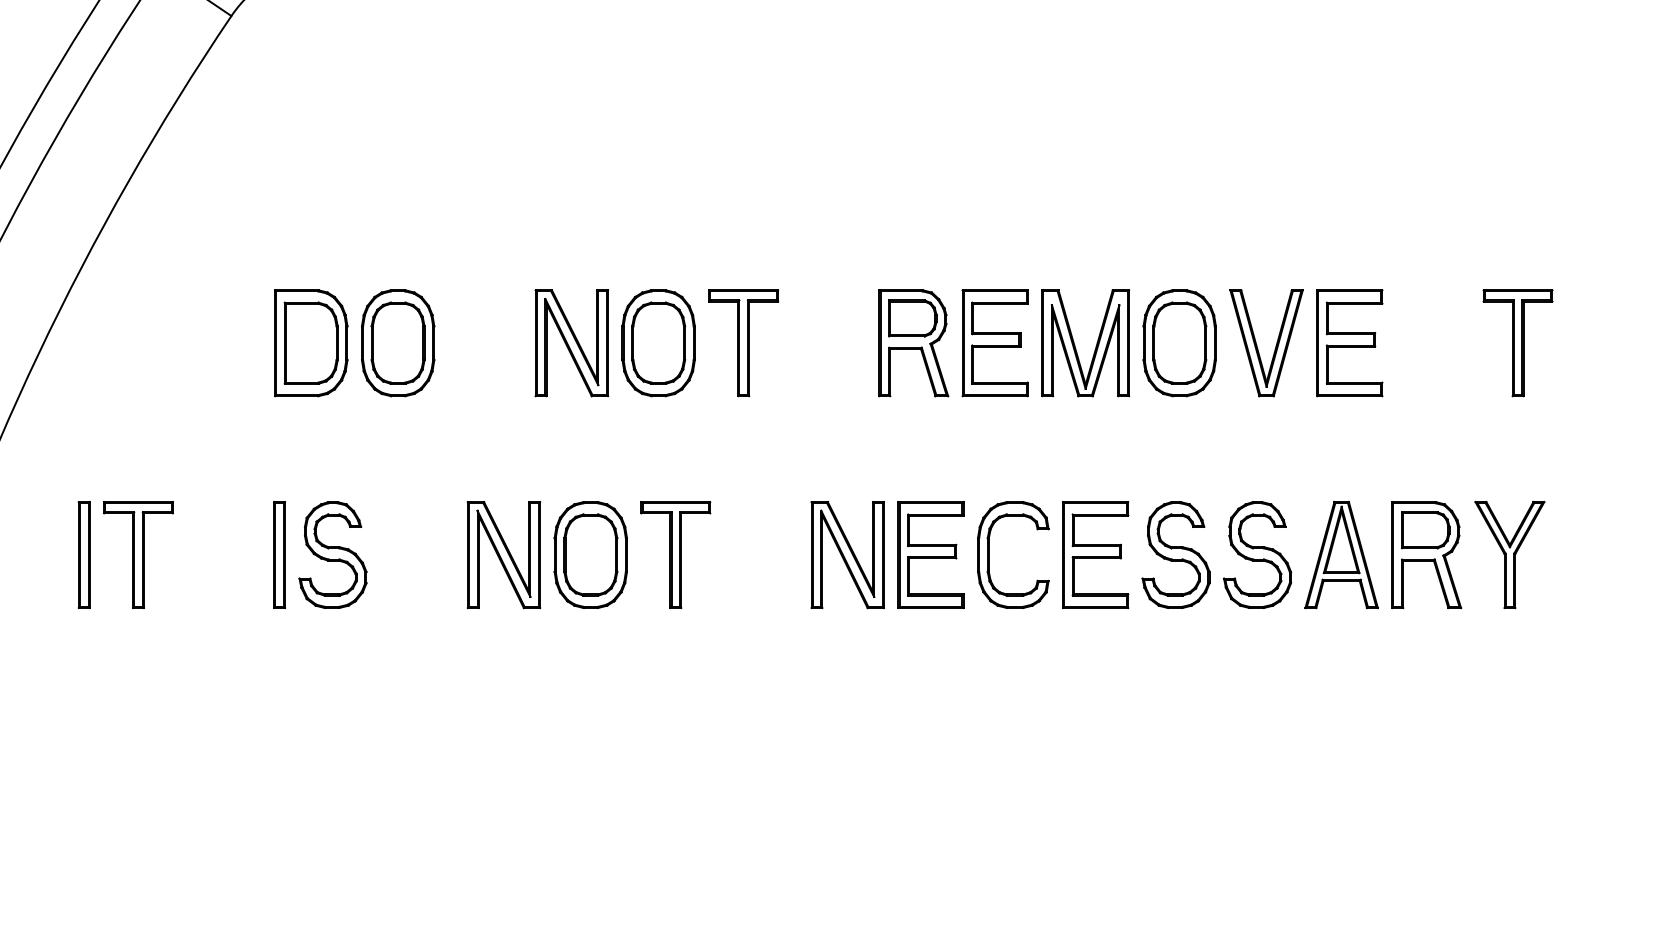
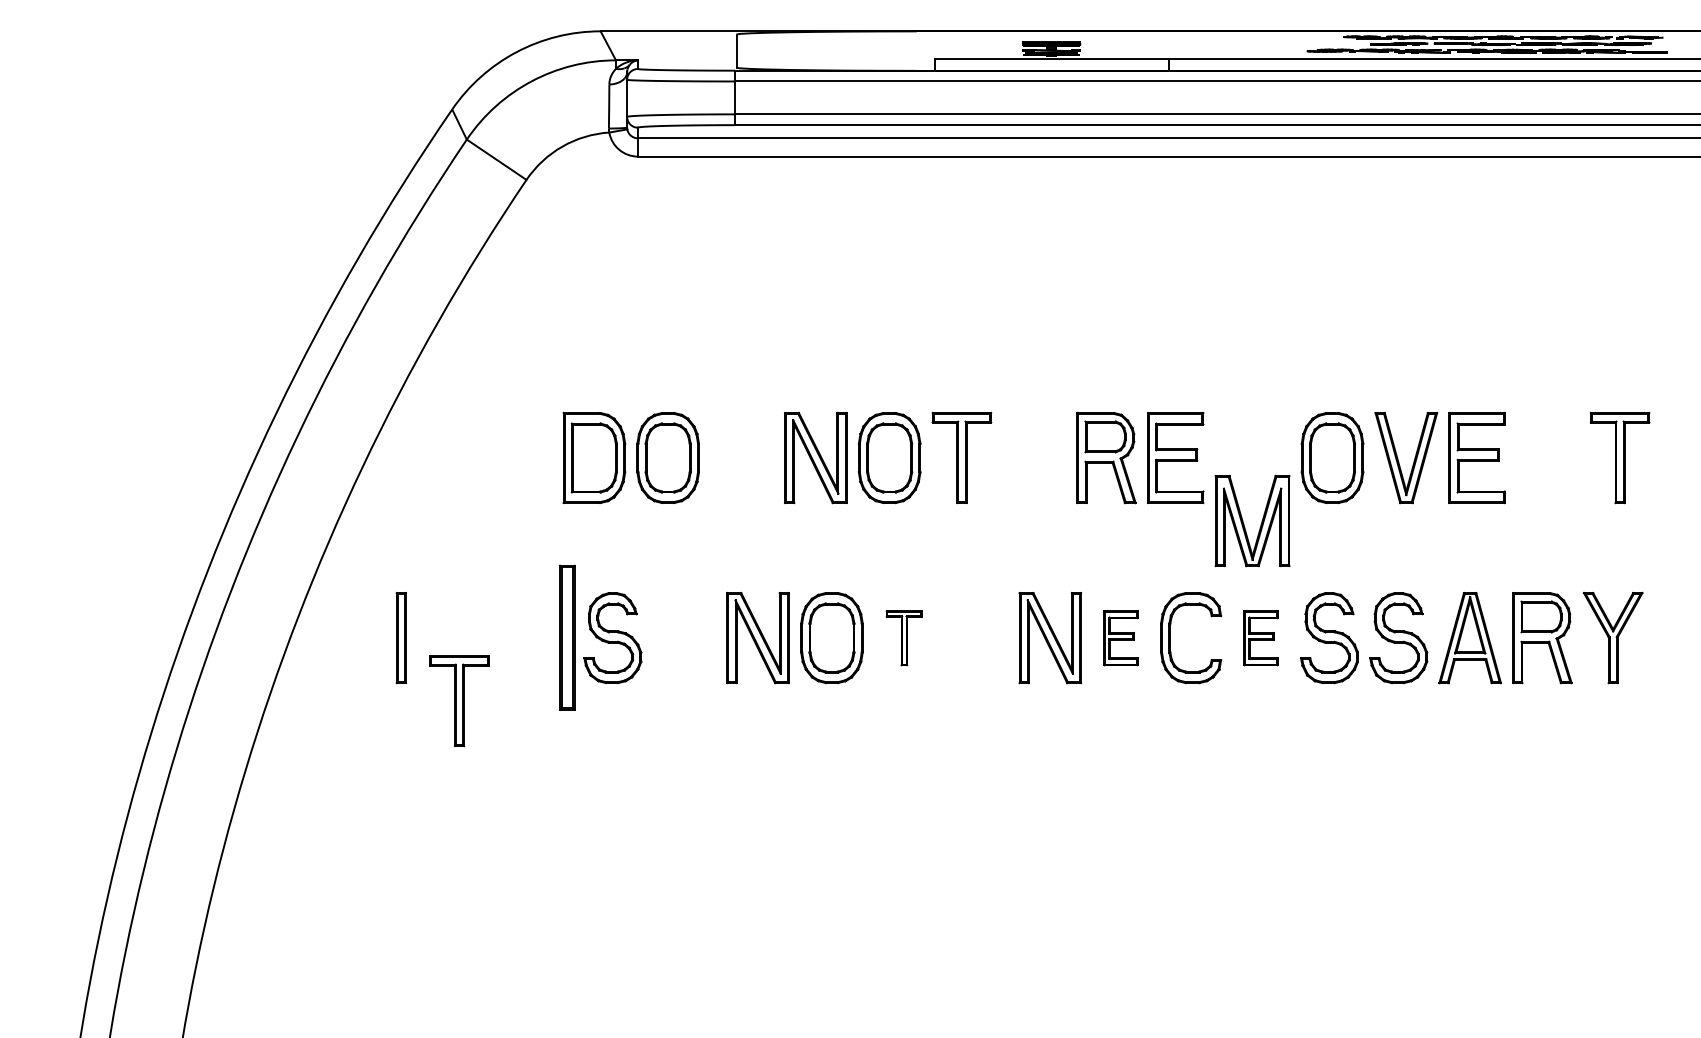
part: (1076, 346) -> (1244, 523), moved
part: (138, 555) -> (459, 701), moved
part: (279, 555) -> (567, 638), size x1.6
part: (676, 555) -> (904, 638), size x0.6
part: (930, 555) -> (1120, 638), size x0.6
part: (1094, 555) -> (1260, 638), size x0.6

